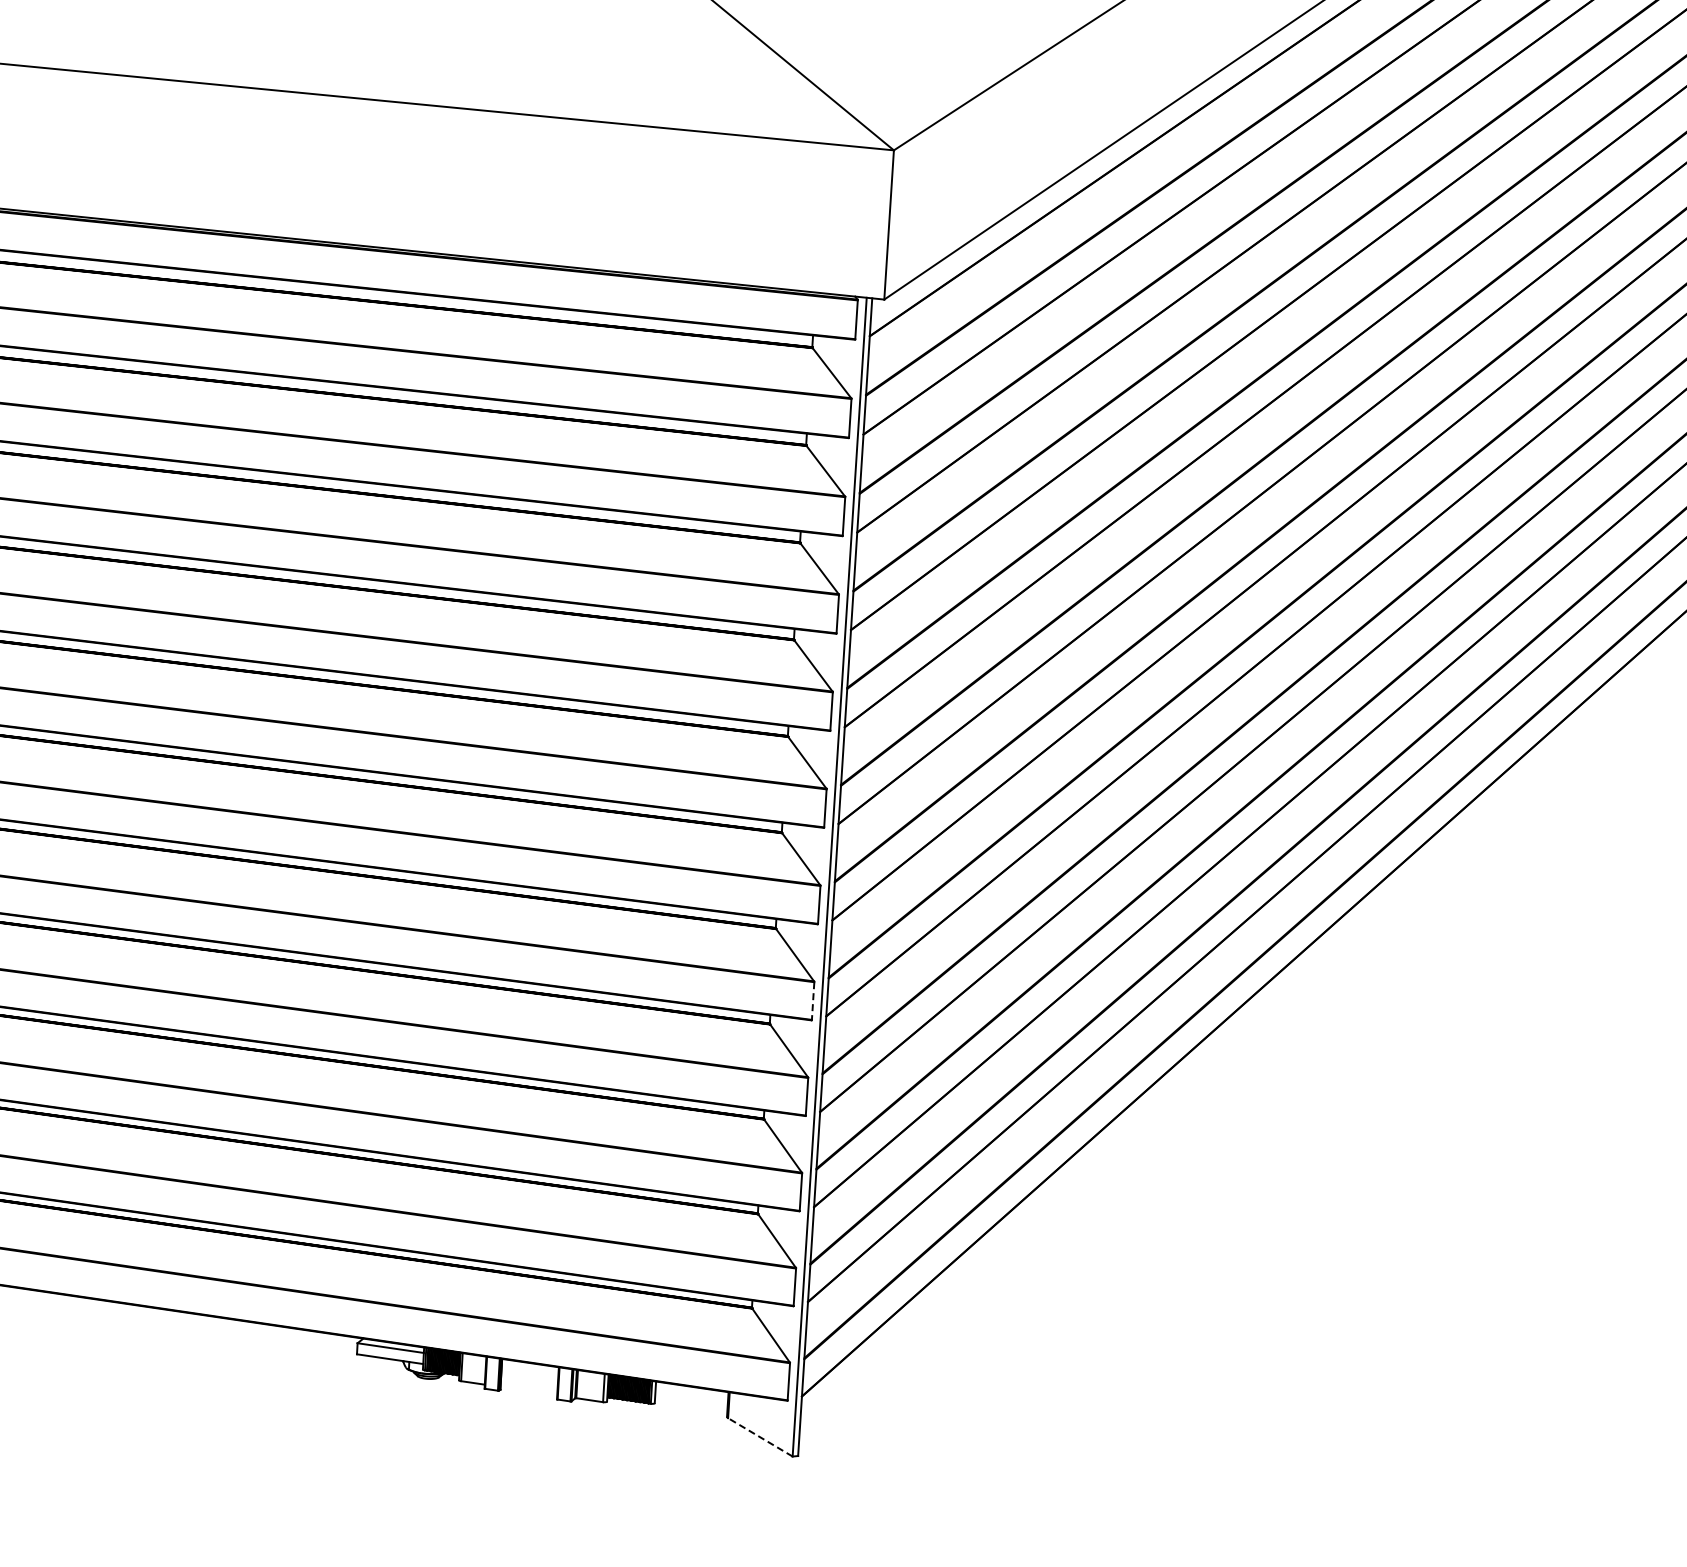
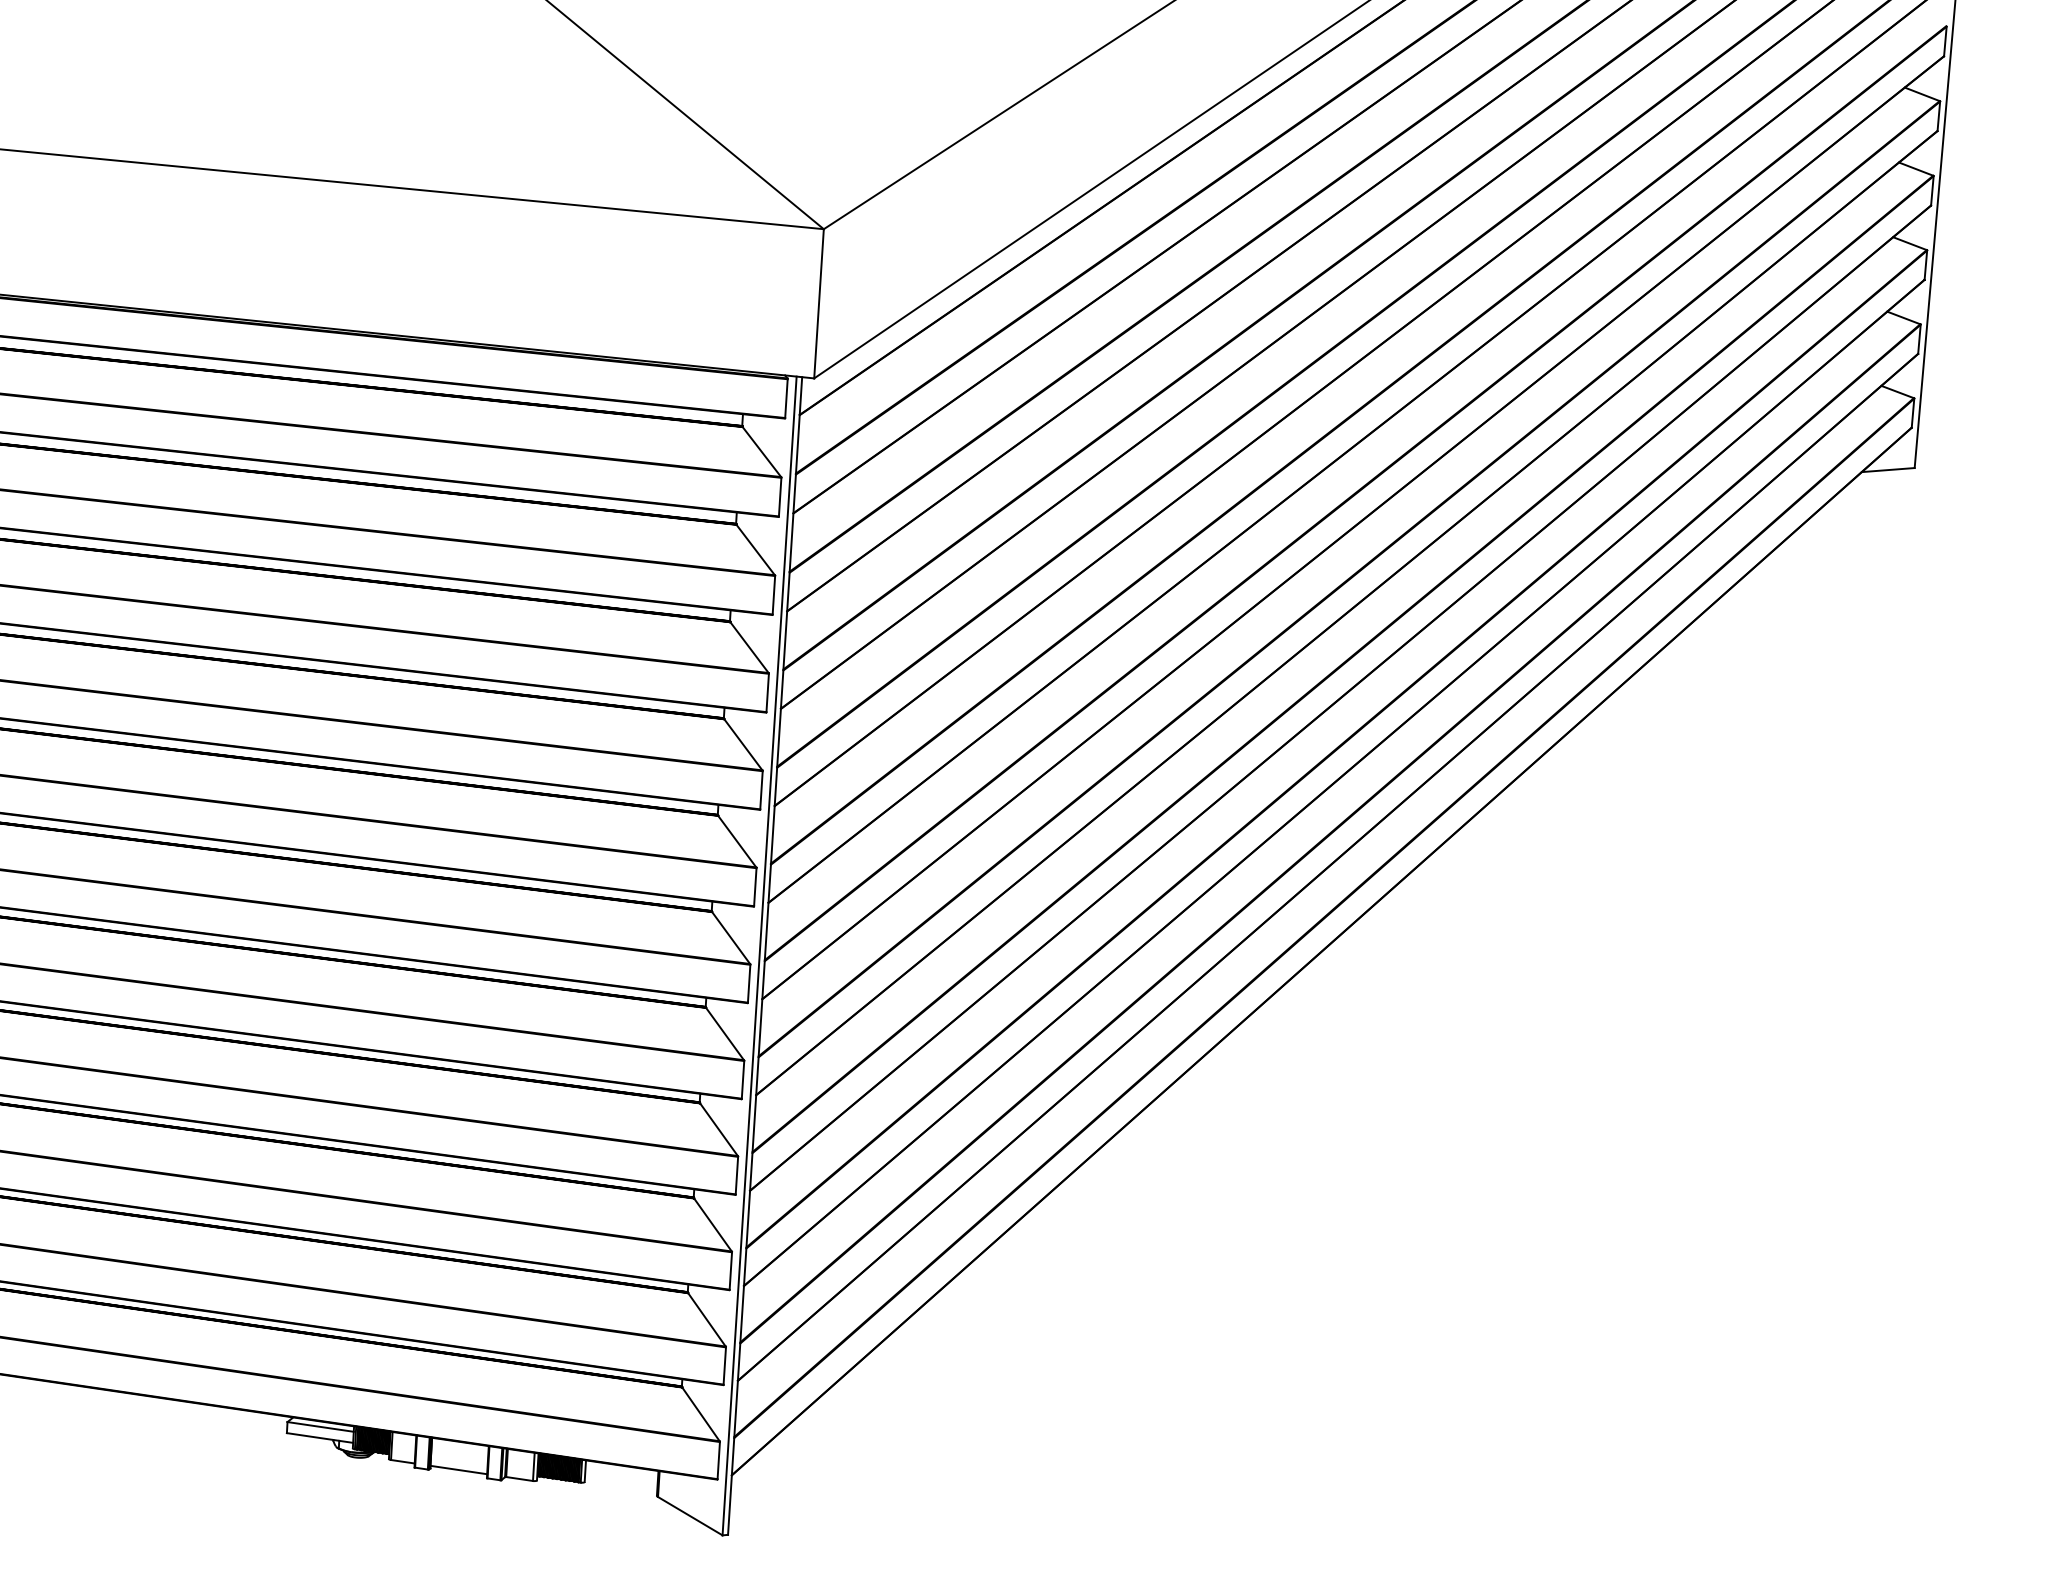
line: (813, 1000) -> (743, 1079), dashed -> solid
line: (528, 1390) -> (458, 1469), added
line: (760, 1437) -> (690, 1516), dashed -> solid

